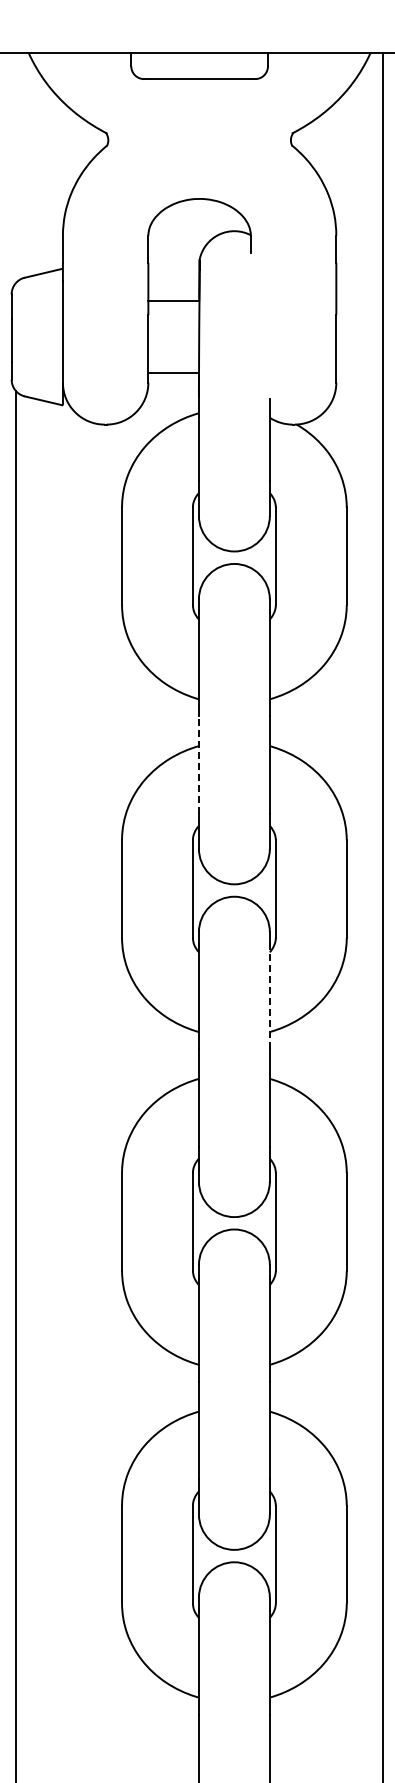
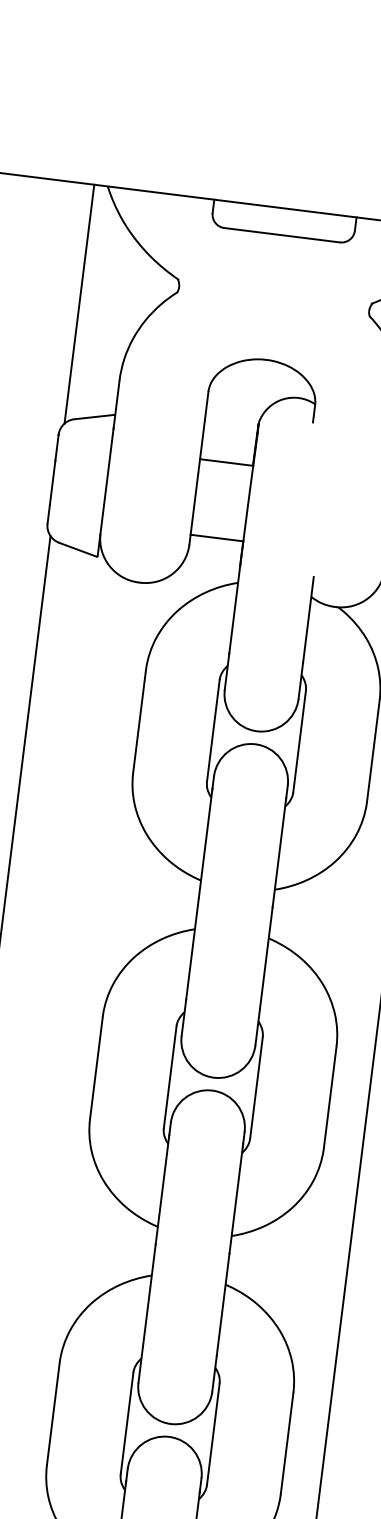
line: (15, 168) -> (78, 304), added
line: (198, 765) -> (191, 949), dashed -> solid
line: (269, 997) -> (235, 1200), dashed -> solid

